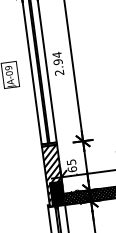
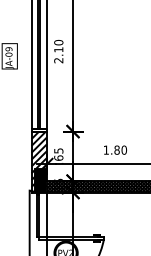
text: (57, 57) -> (58, 45), 2.94 -> 2.10

